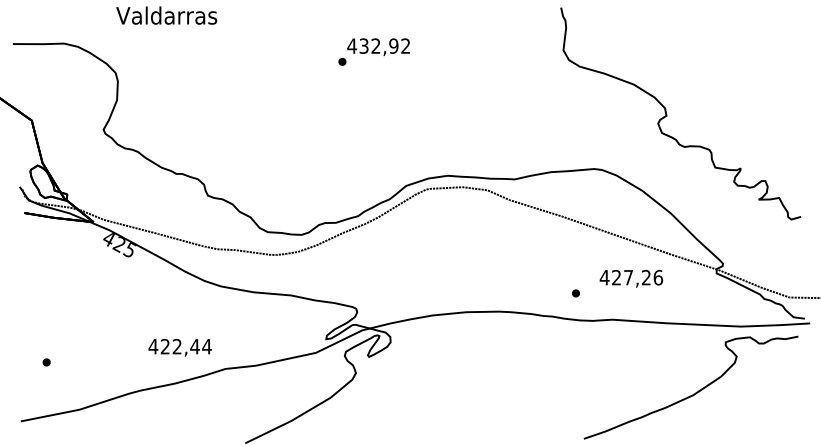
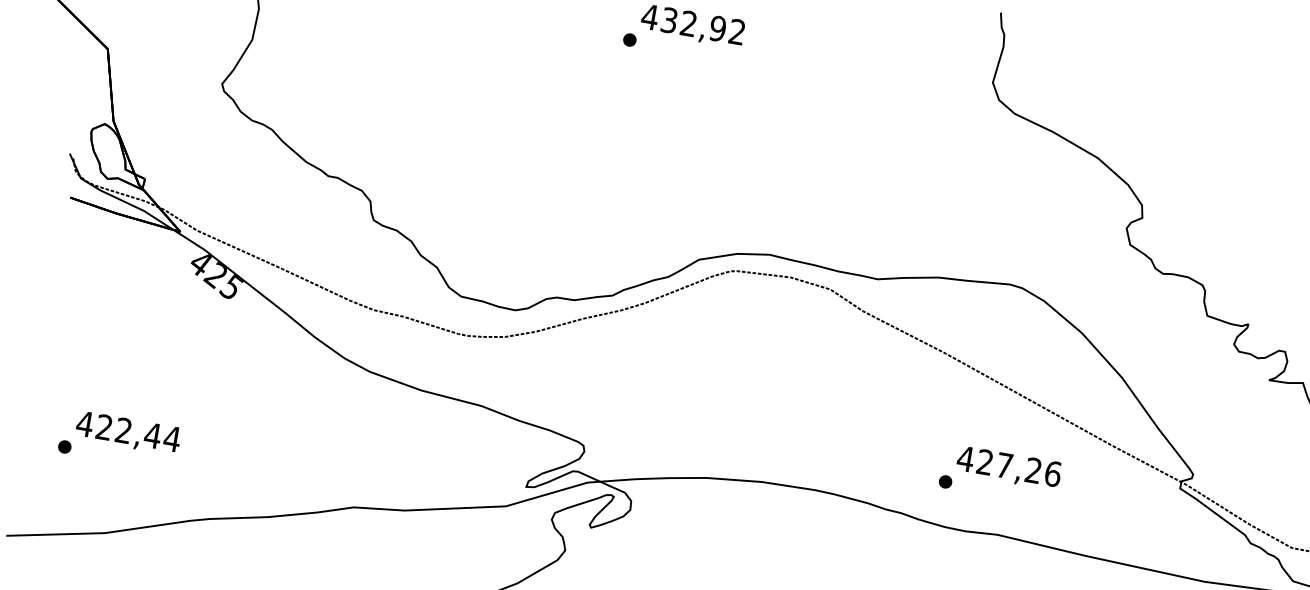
text: (631, 278) -> (1009, 467), moved
text: (179, 347) -> (127, 432), moved

